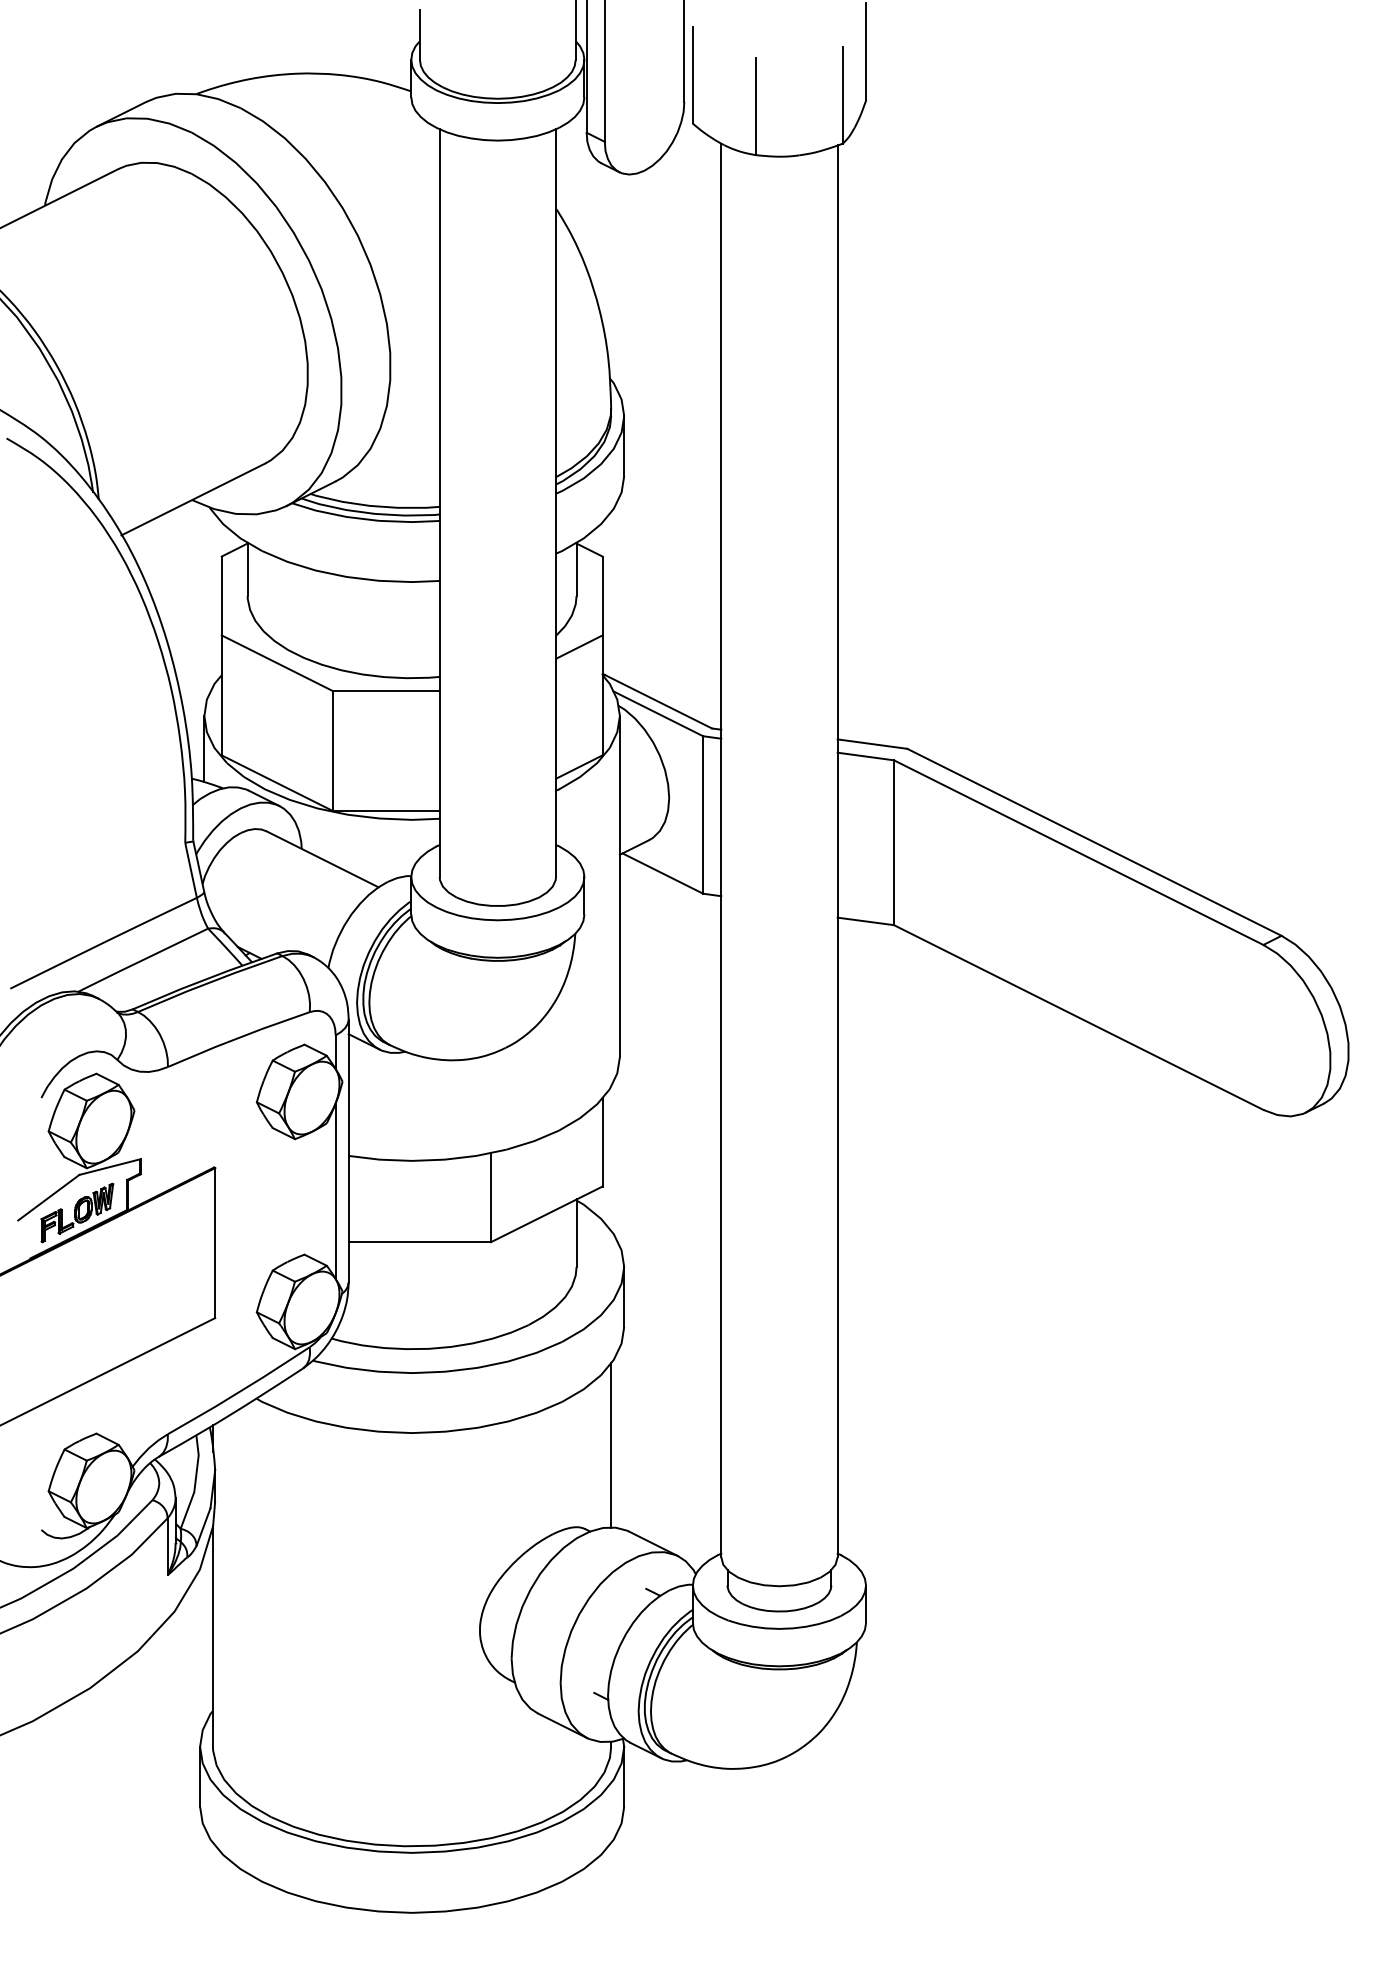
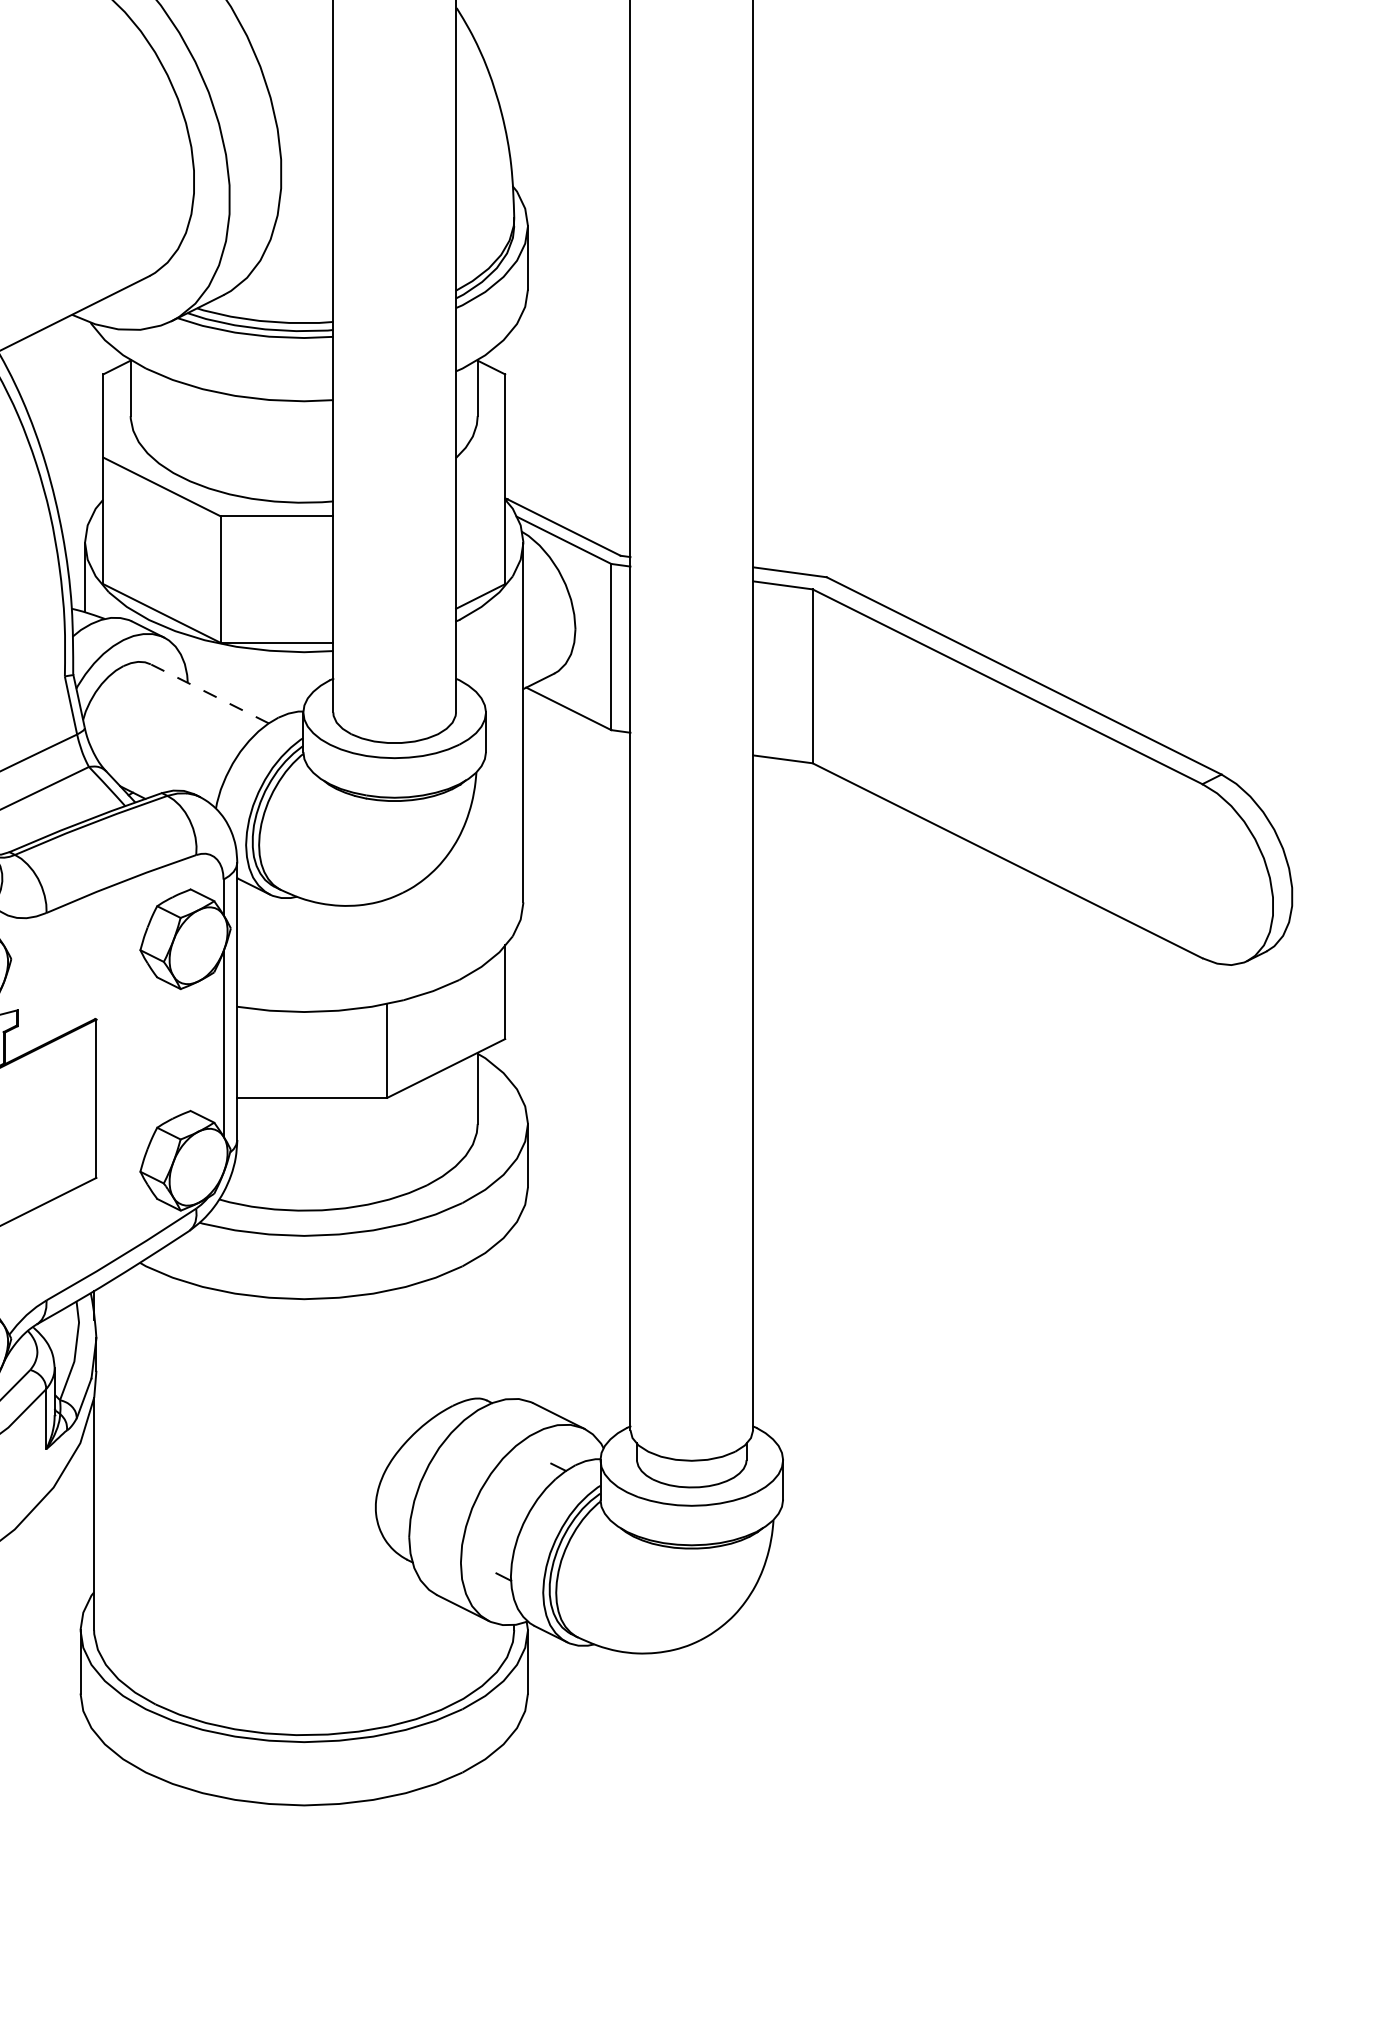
line: (579, 646) -> (480, 469), removed
line: (322, 859) -> (209, 694), solid -> dashed
line: (611, 1444) -> (514, 1311), removed

